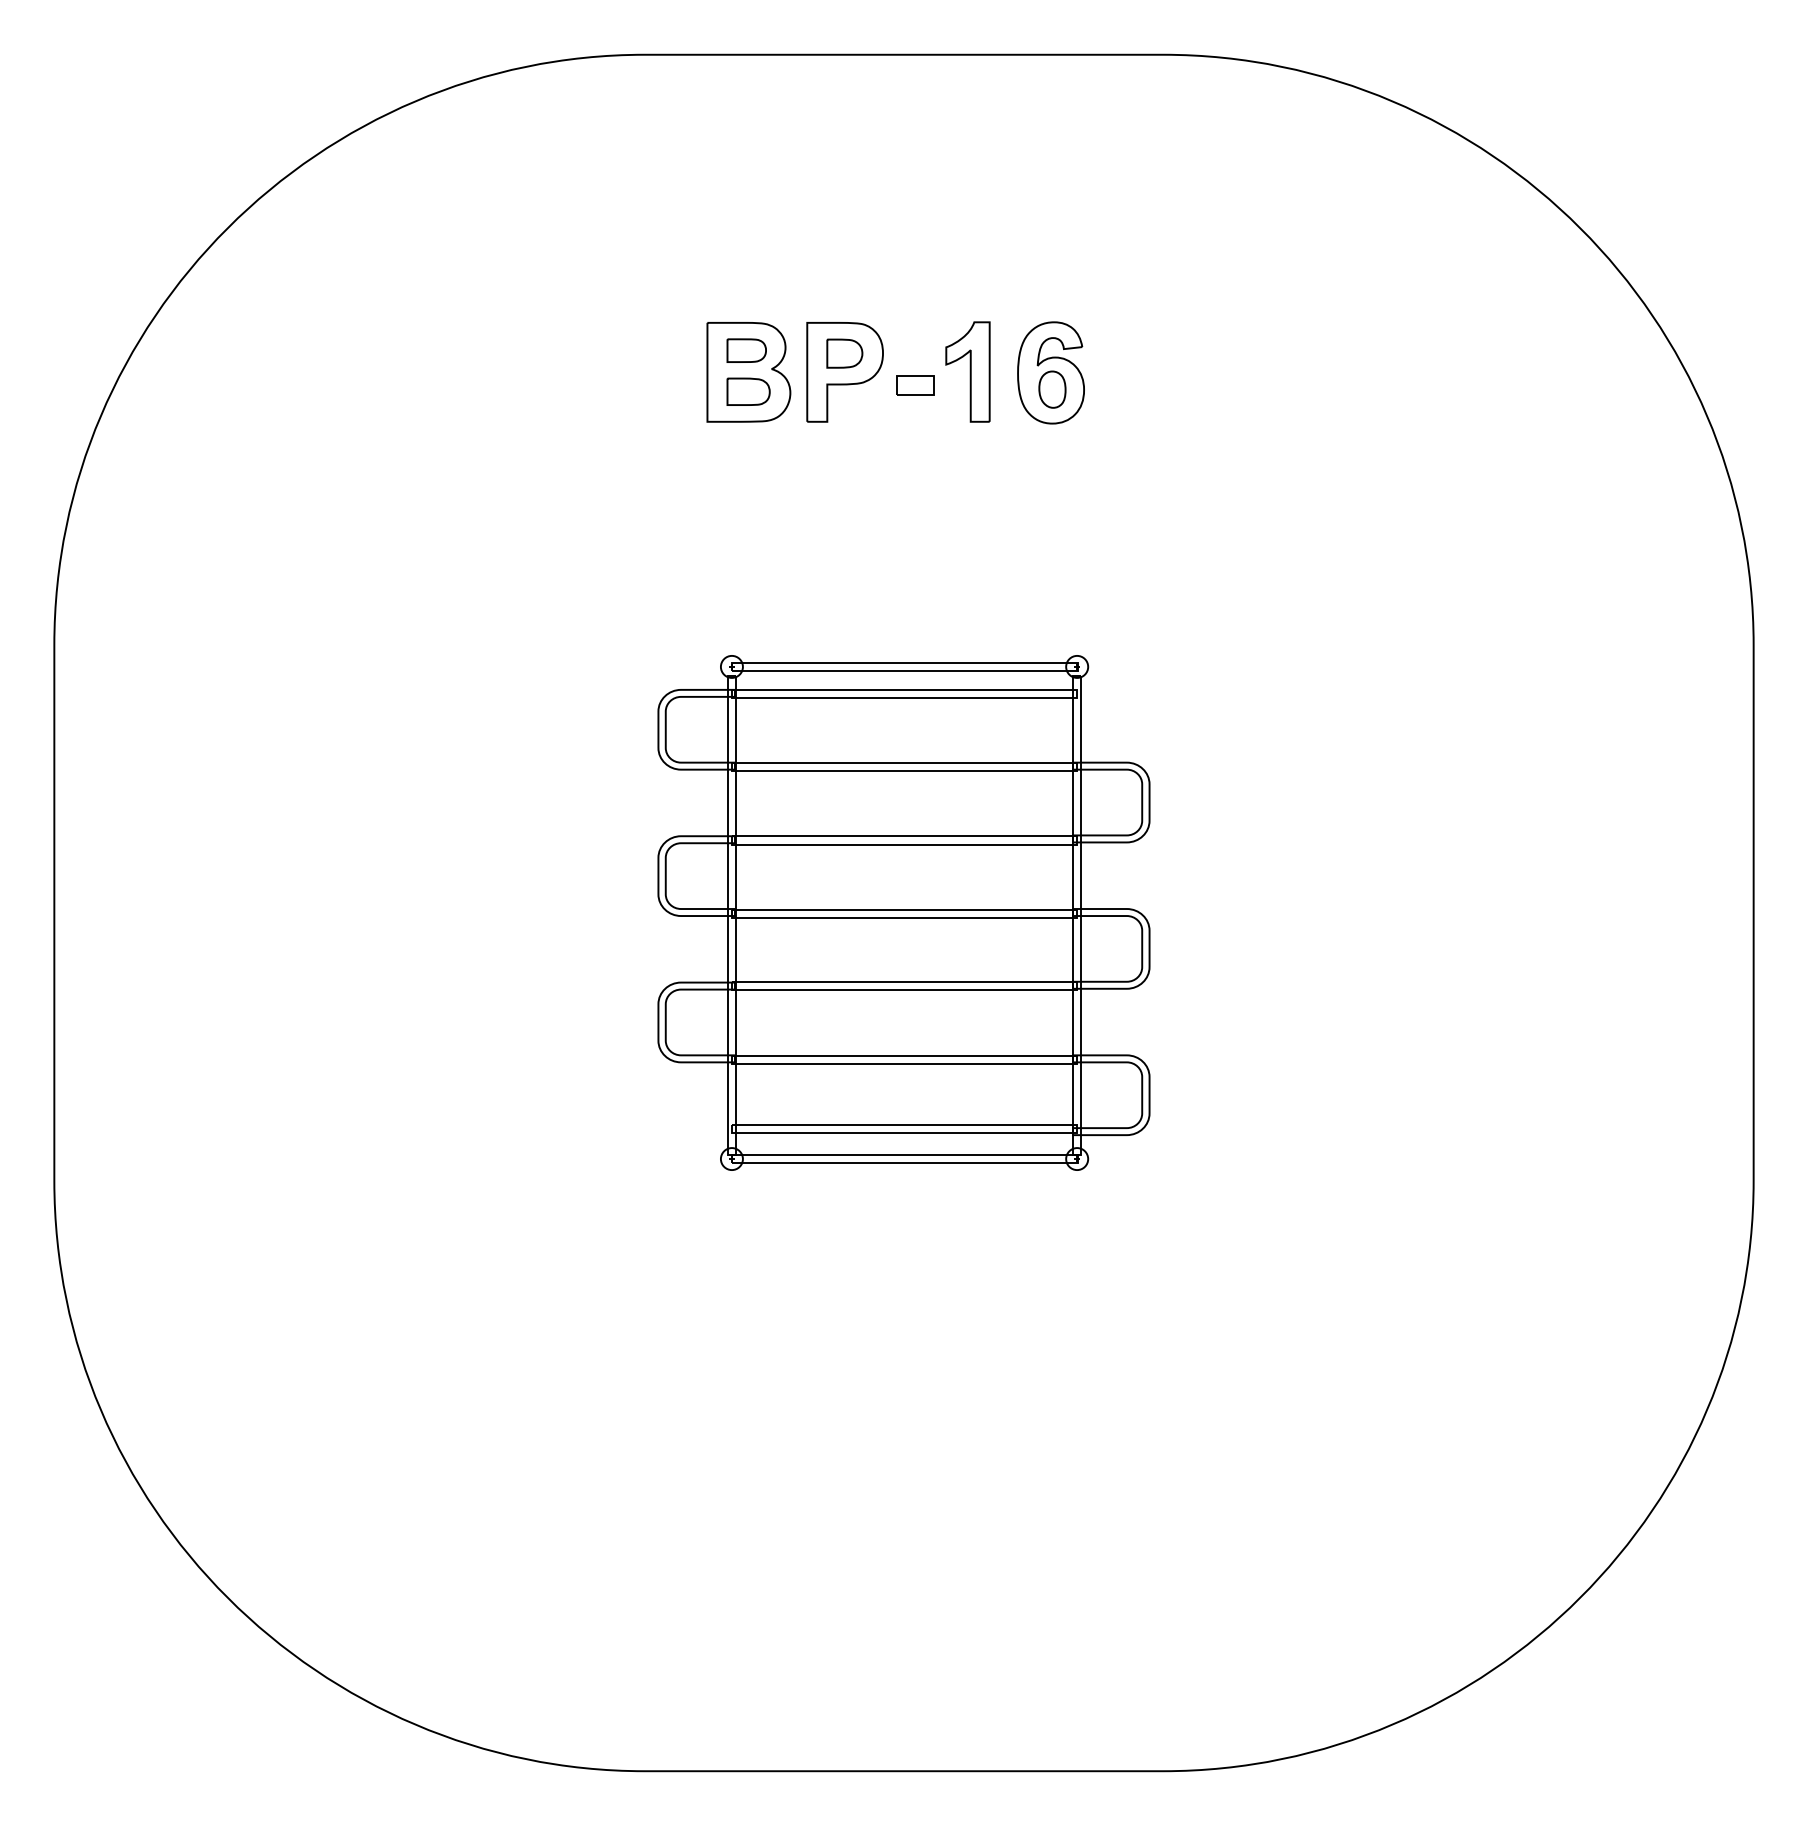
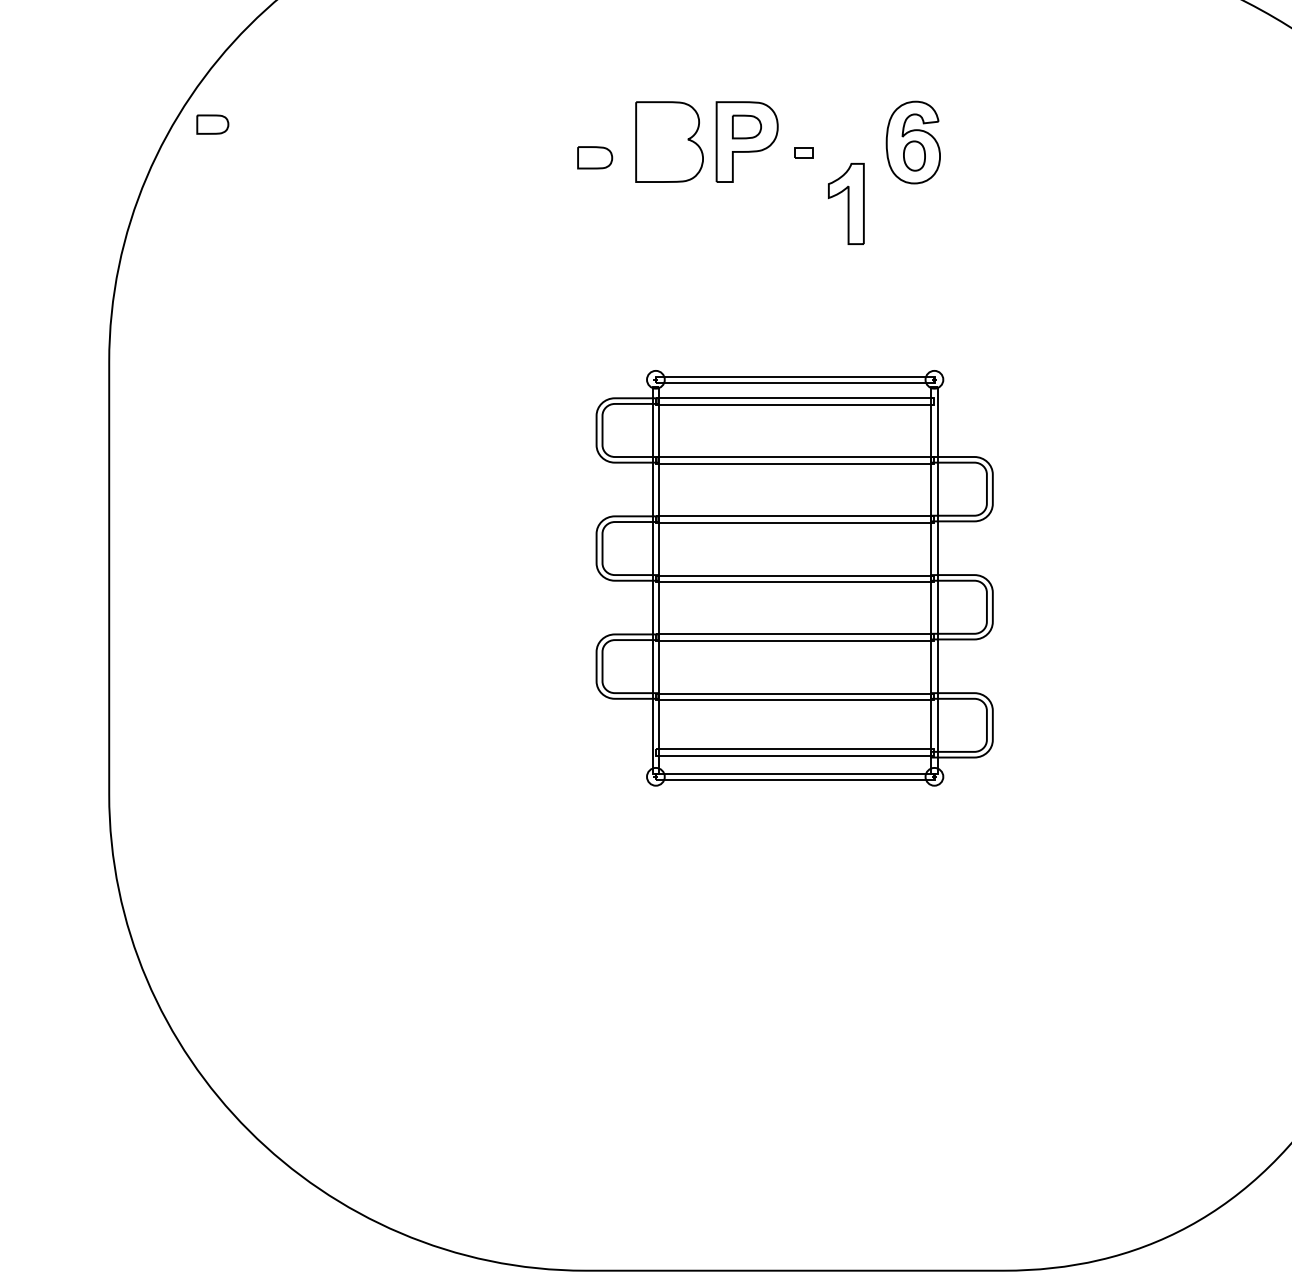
part: (746, 350) -> (212, 124), moved
part: (967, 371) -> (845, 203), moved
part: (915, 385) -> (803, 152), size x0.6
part: (748, 391) -> (595, 157), moved

